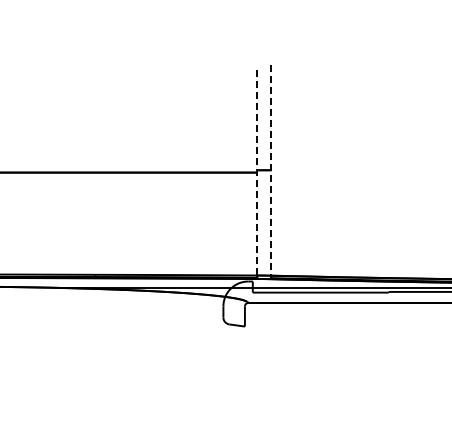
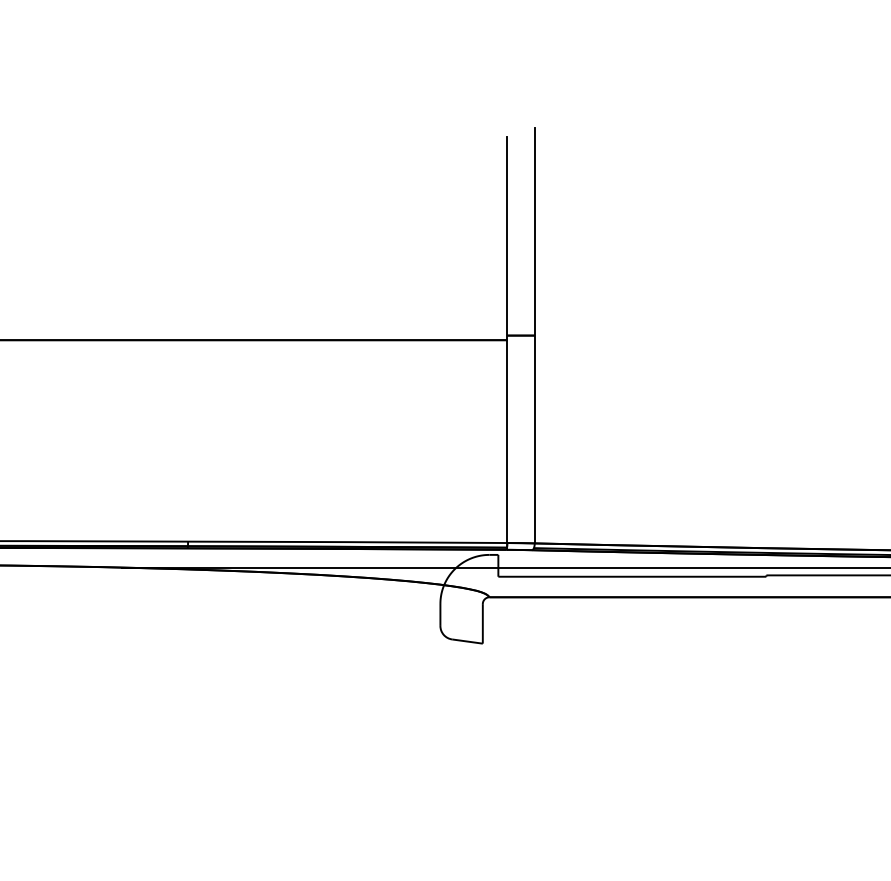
line: (271, 170) -> (535, 336), dashed -> solid
line: (257, 172) -> (507, 339), dashed -> solid

